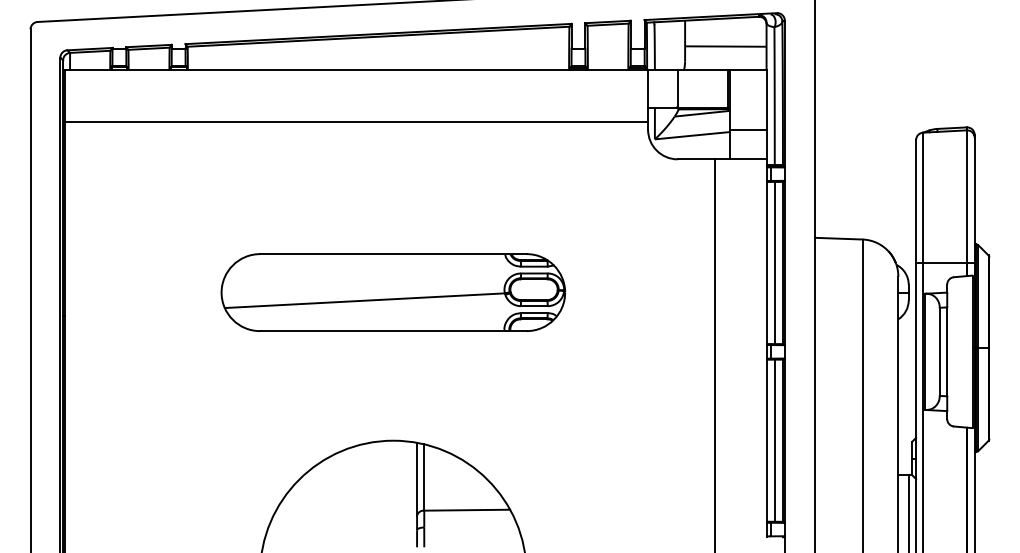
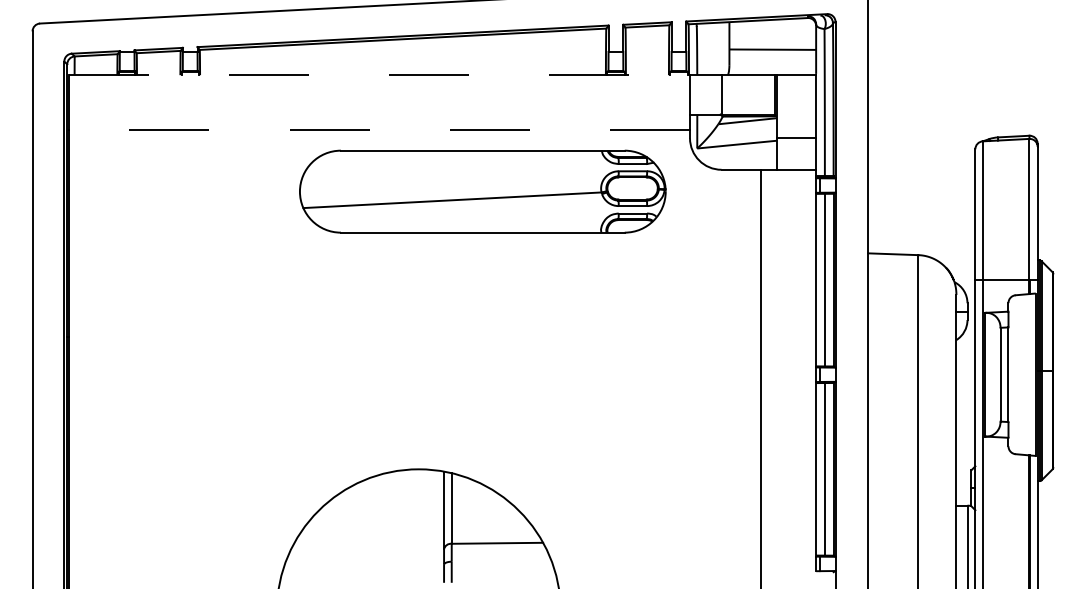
line: (356, 70) -> (379, 75), solid -> dashed
line: (356, 122) -> (379, 130), solid -> dashed
part: (393, 292) -> (482, 191), moved

